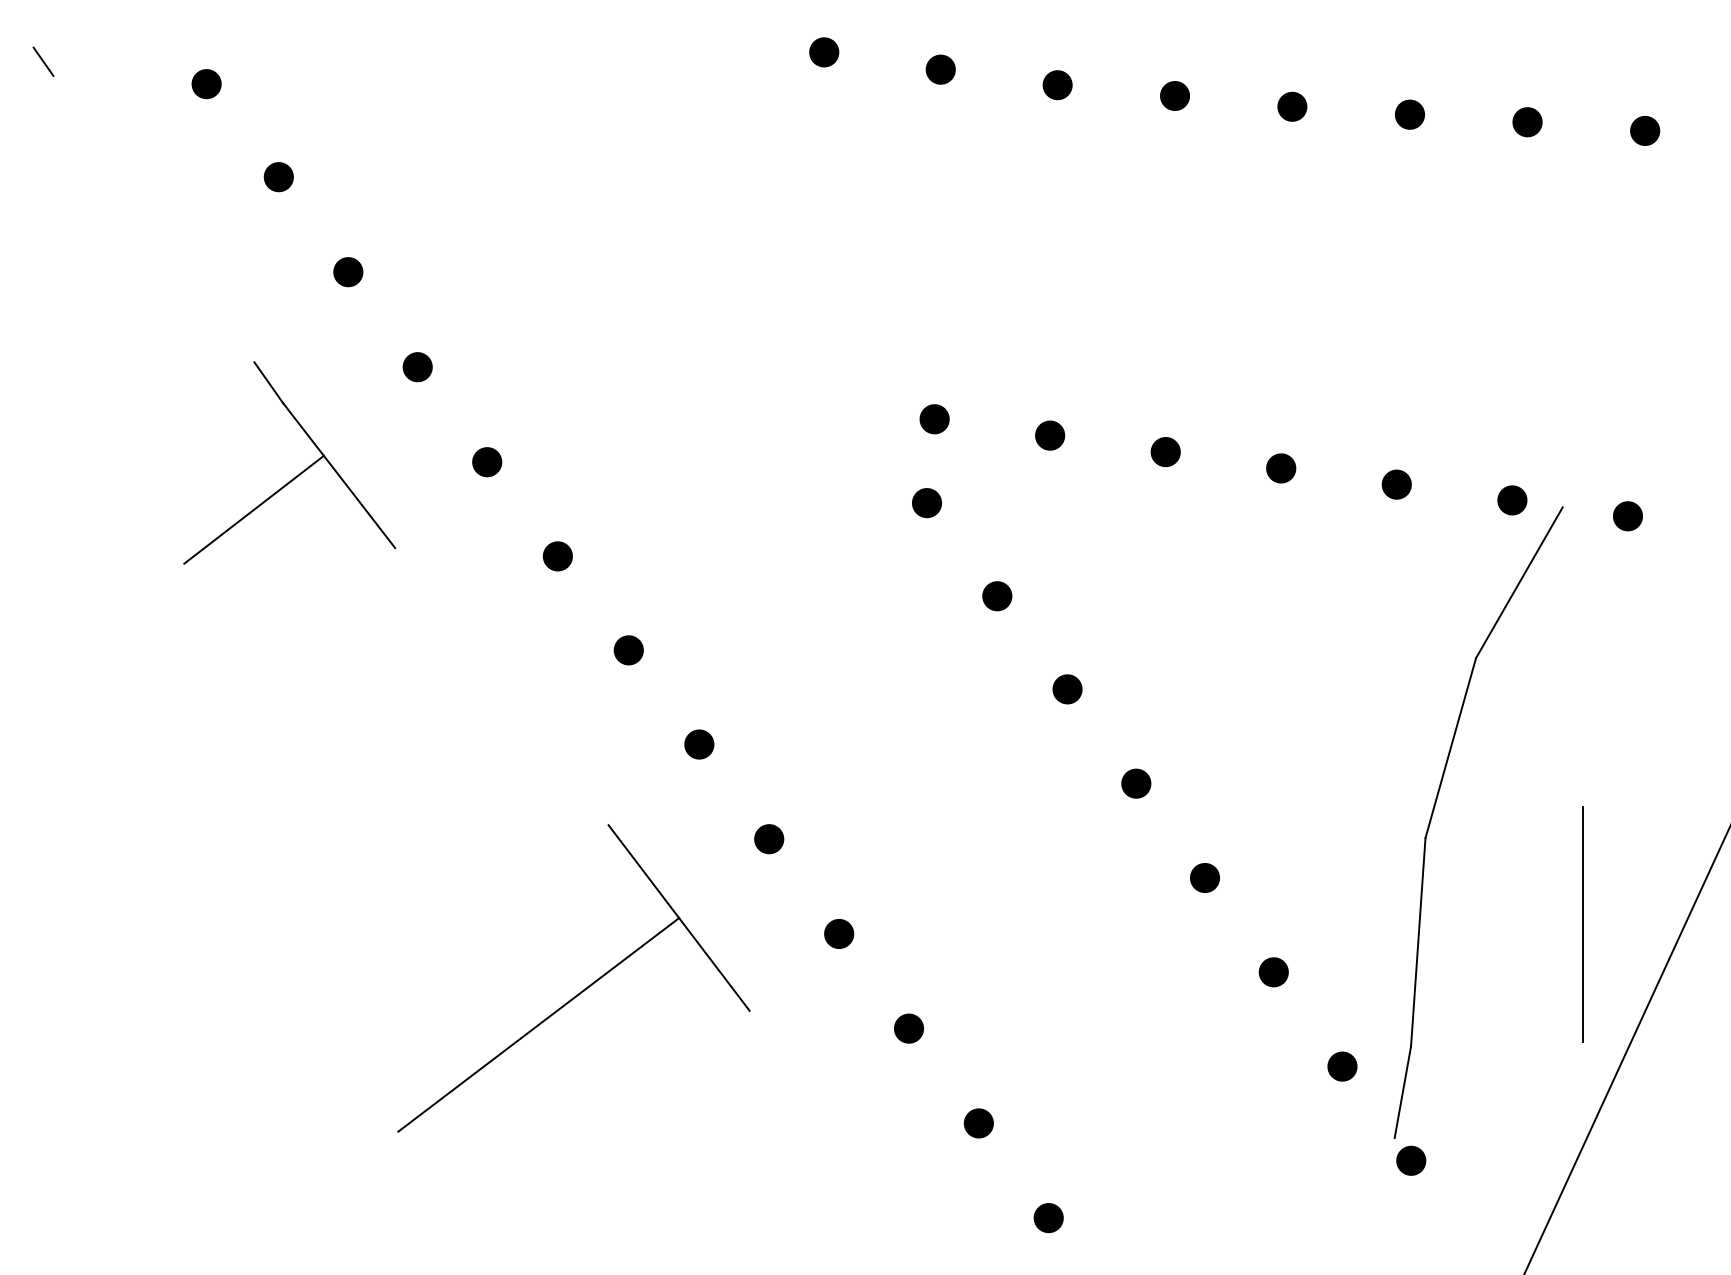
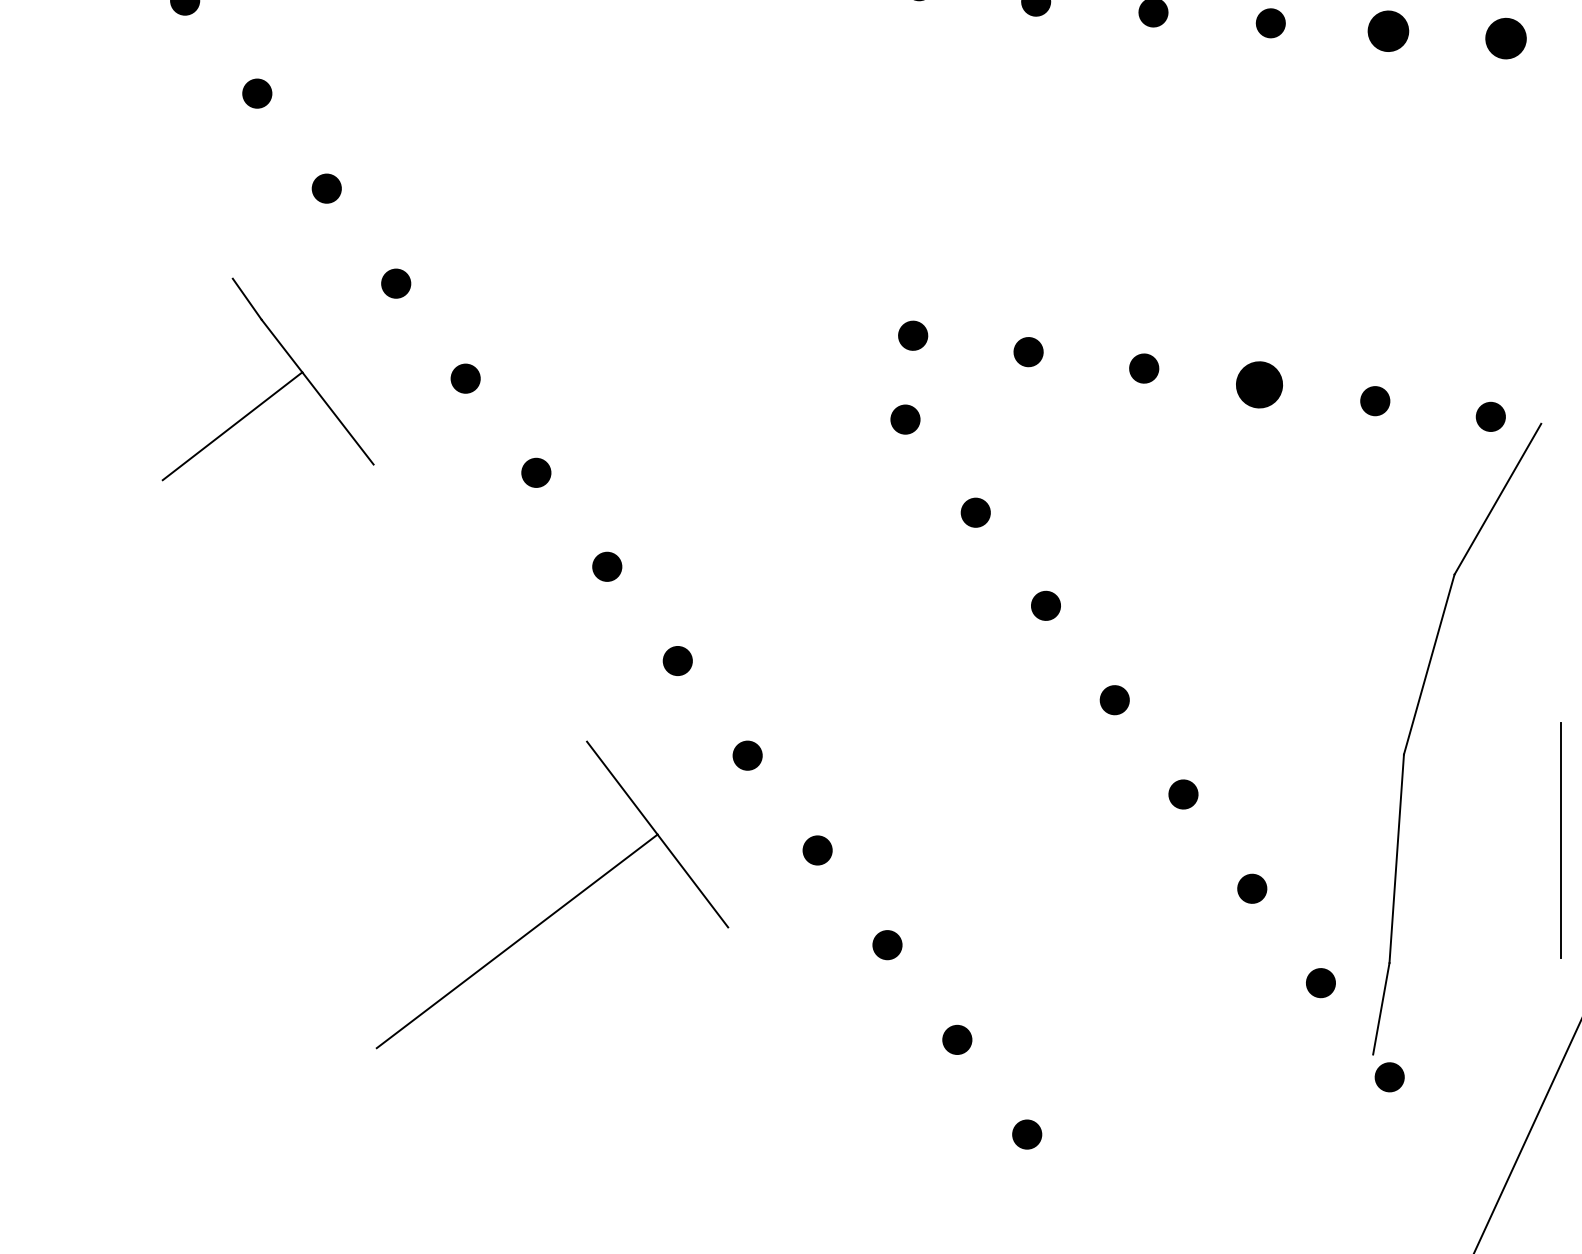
part: (1409, 114) -> (1387, 31), size x1.4
part: (1527, 122) -> (1505, 39), size x1.4
part: (1281, 468) -> (1259, 385), size x1.6

